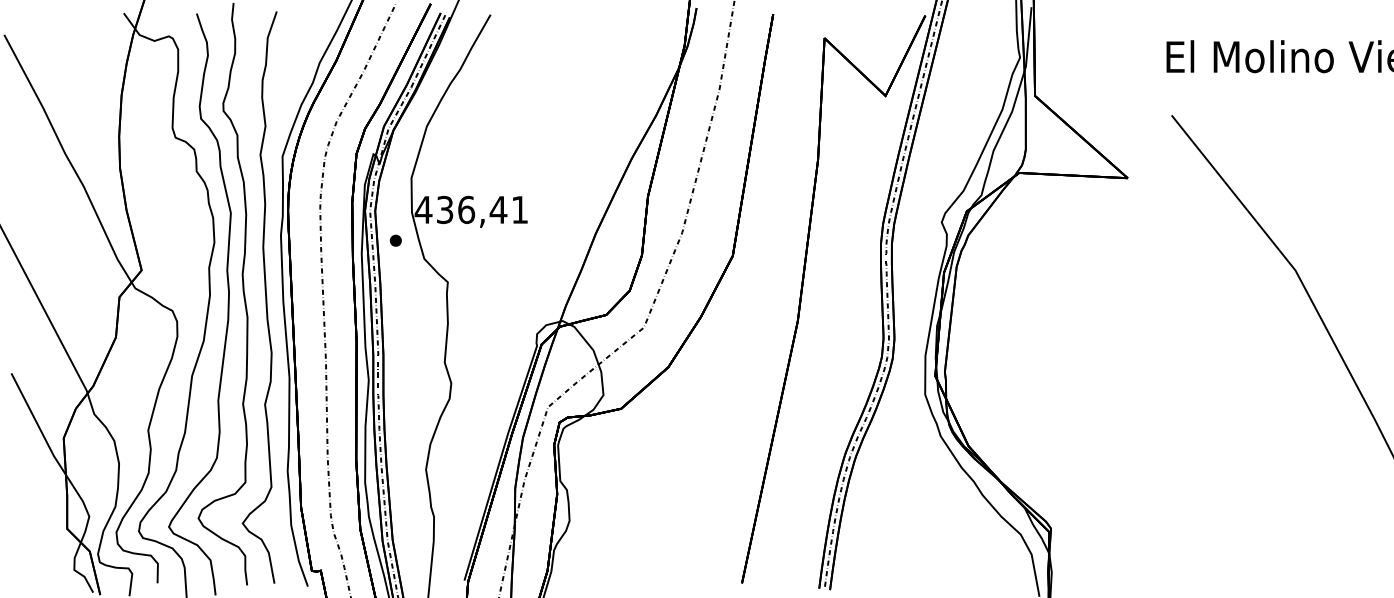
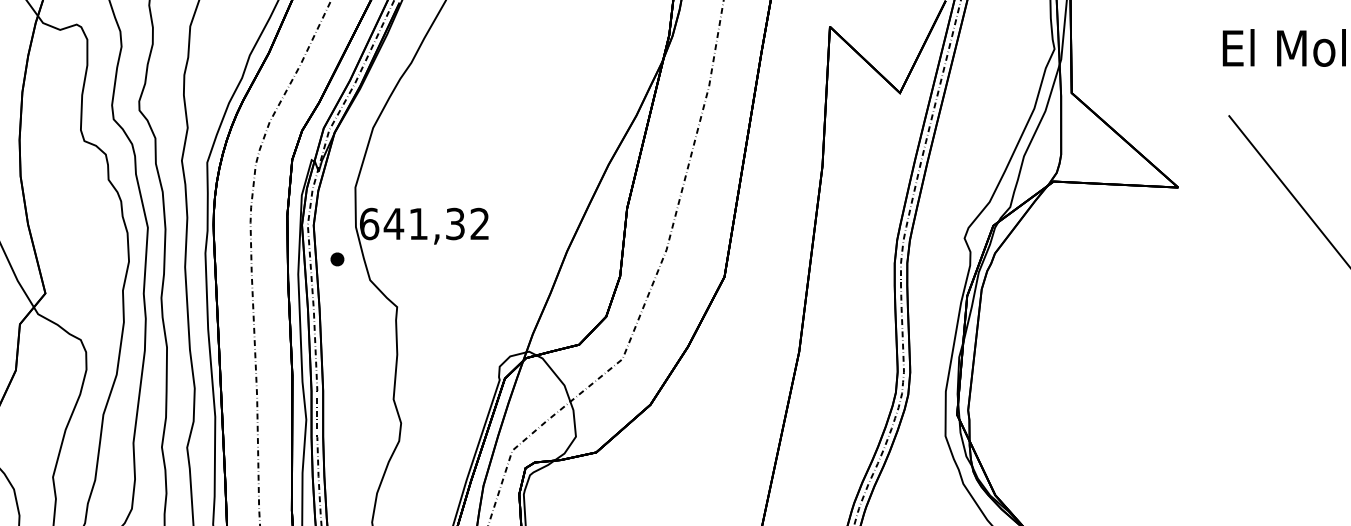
text: (470, 209) -> (423, 223), 436,41 -> 641,32

